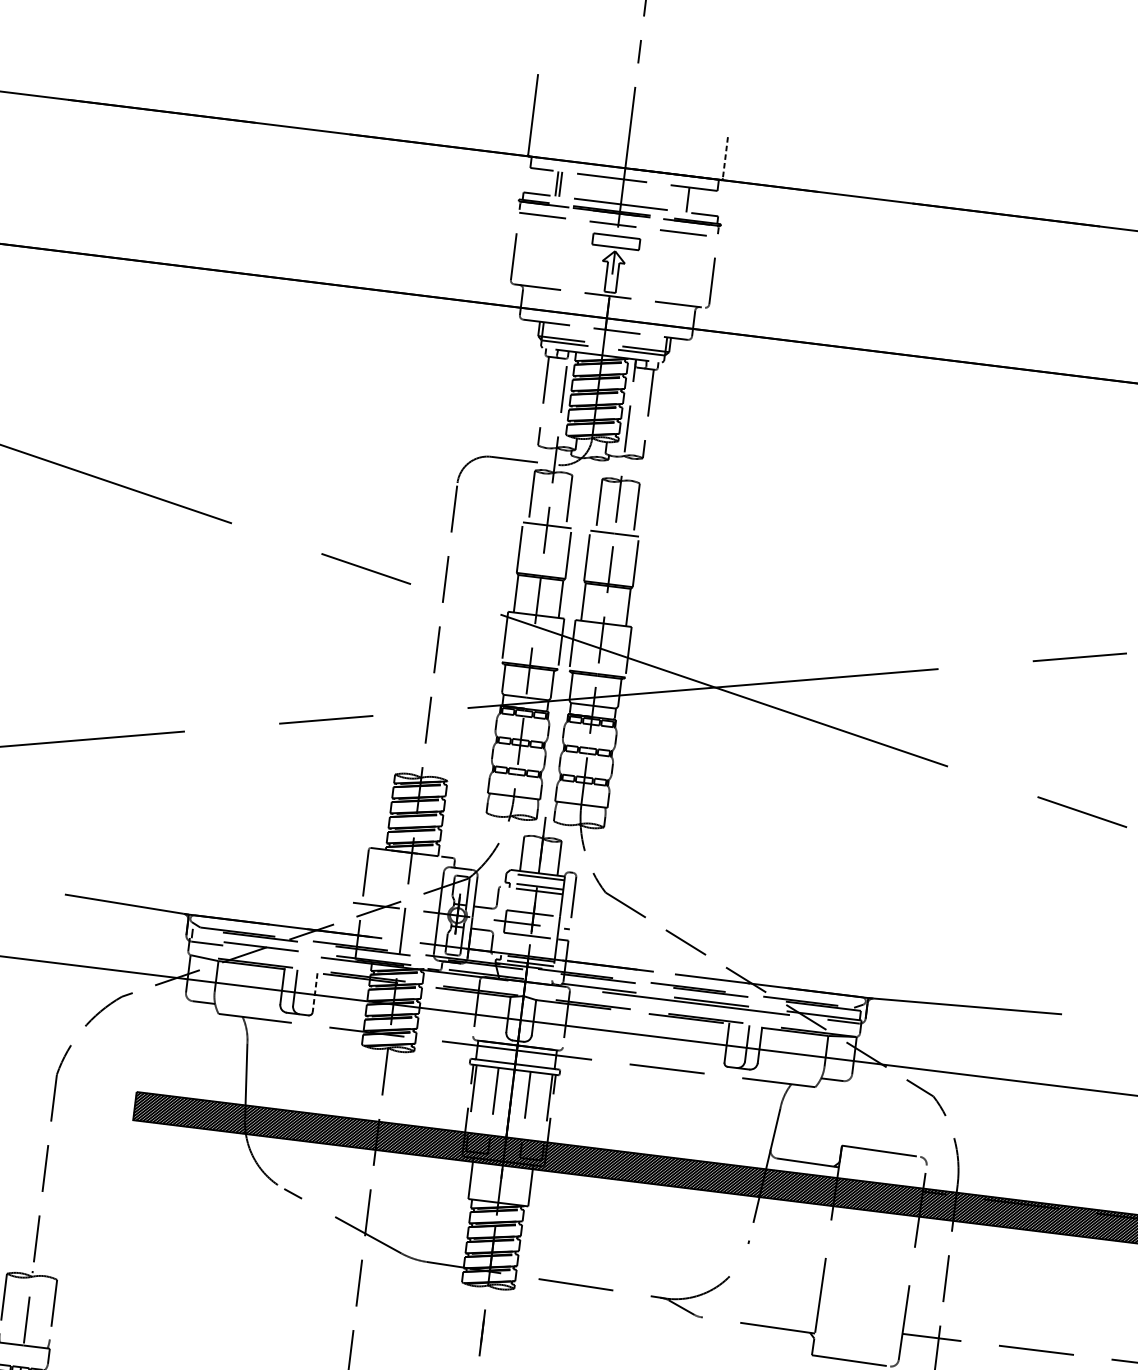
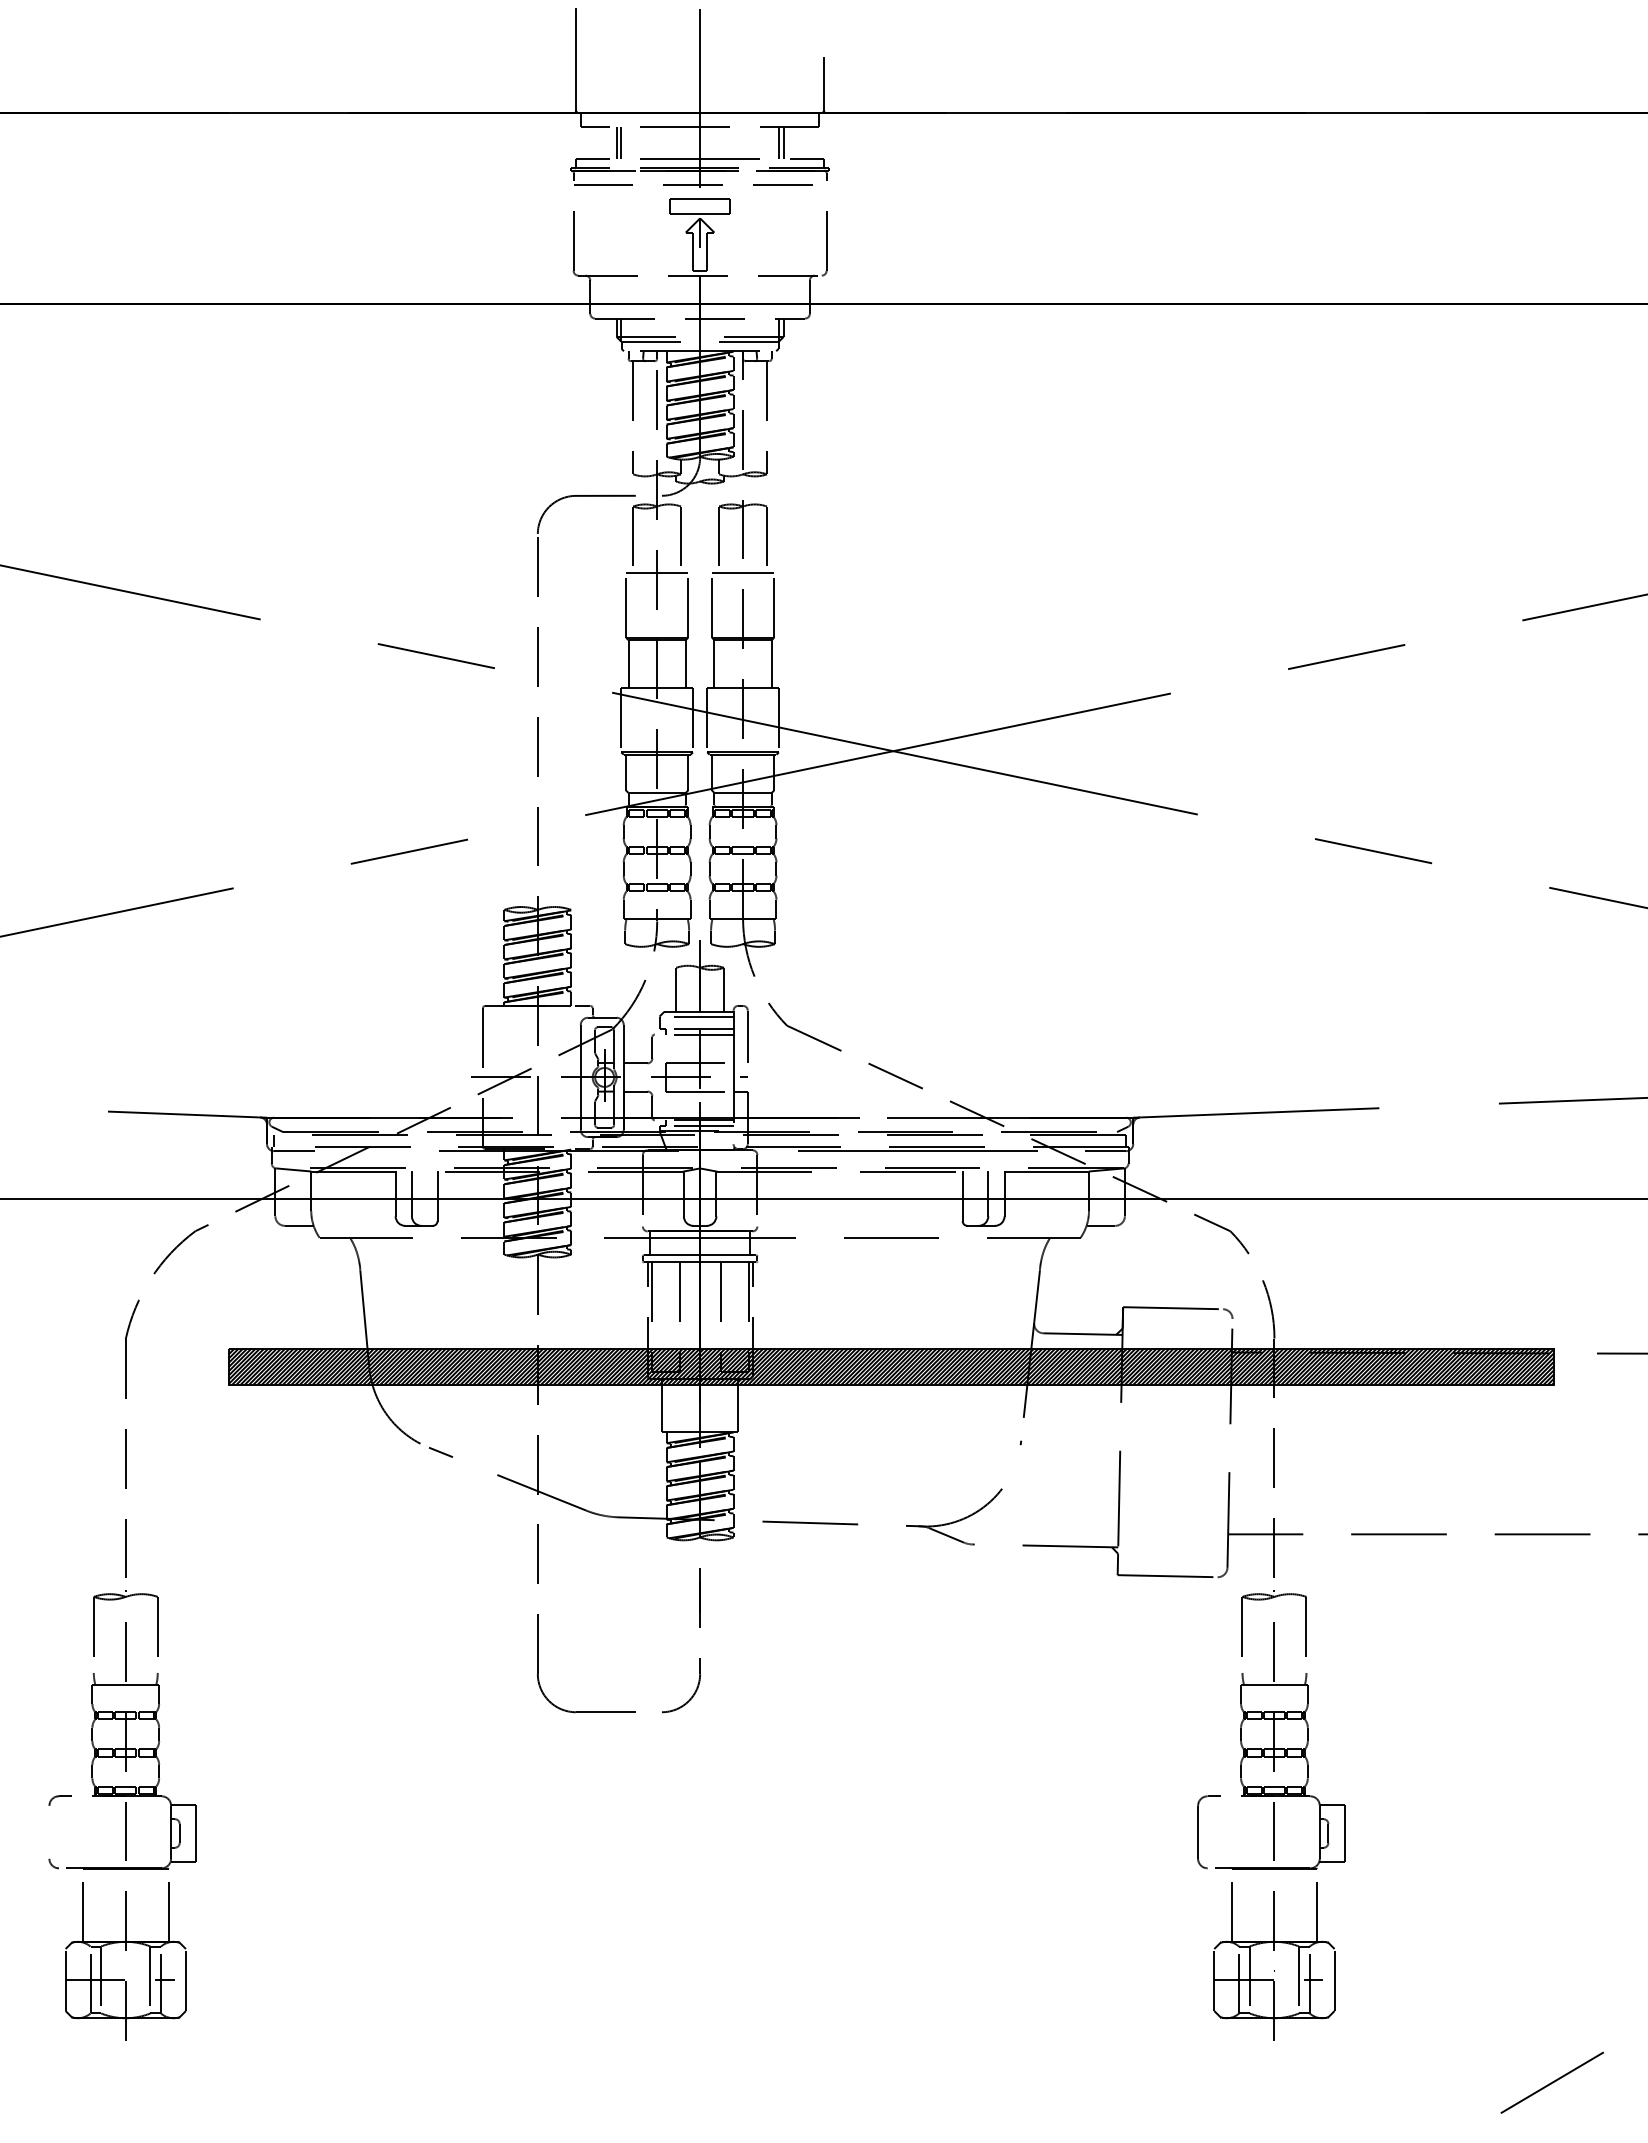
line: (725, 158) -> (824, 84), dashed -> solid
line: (683, 199) -> (778, 142), added
line: (315, 992) -> (437, 1196), dashed -> solid

